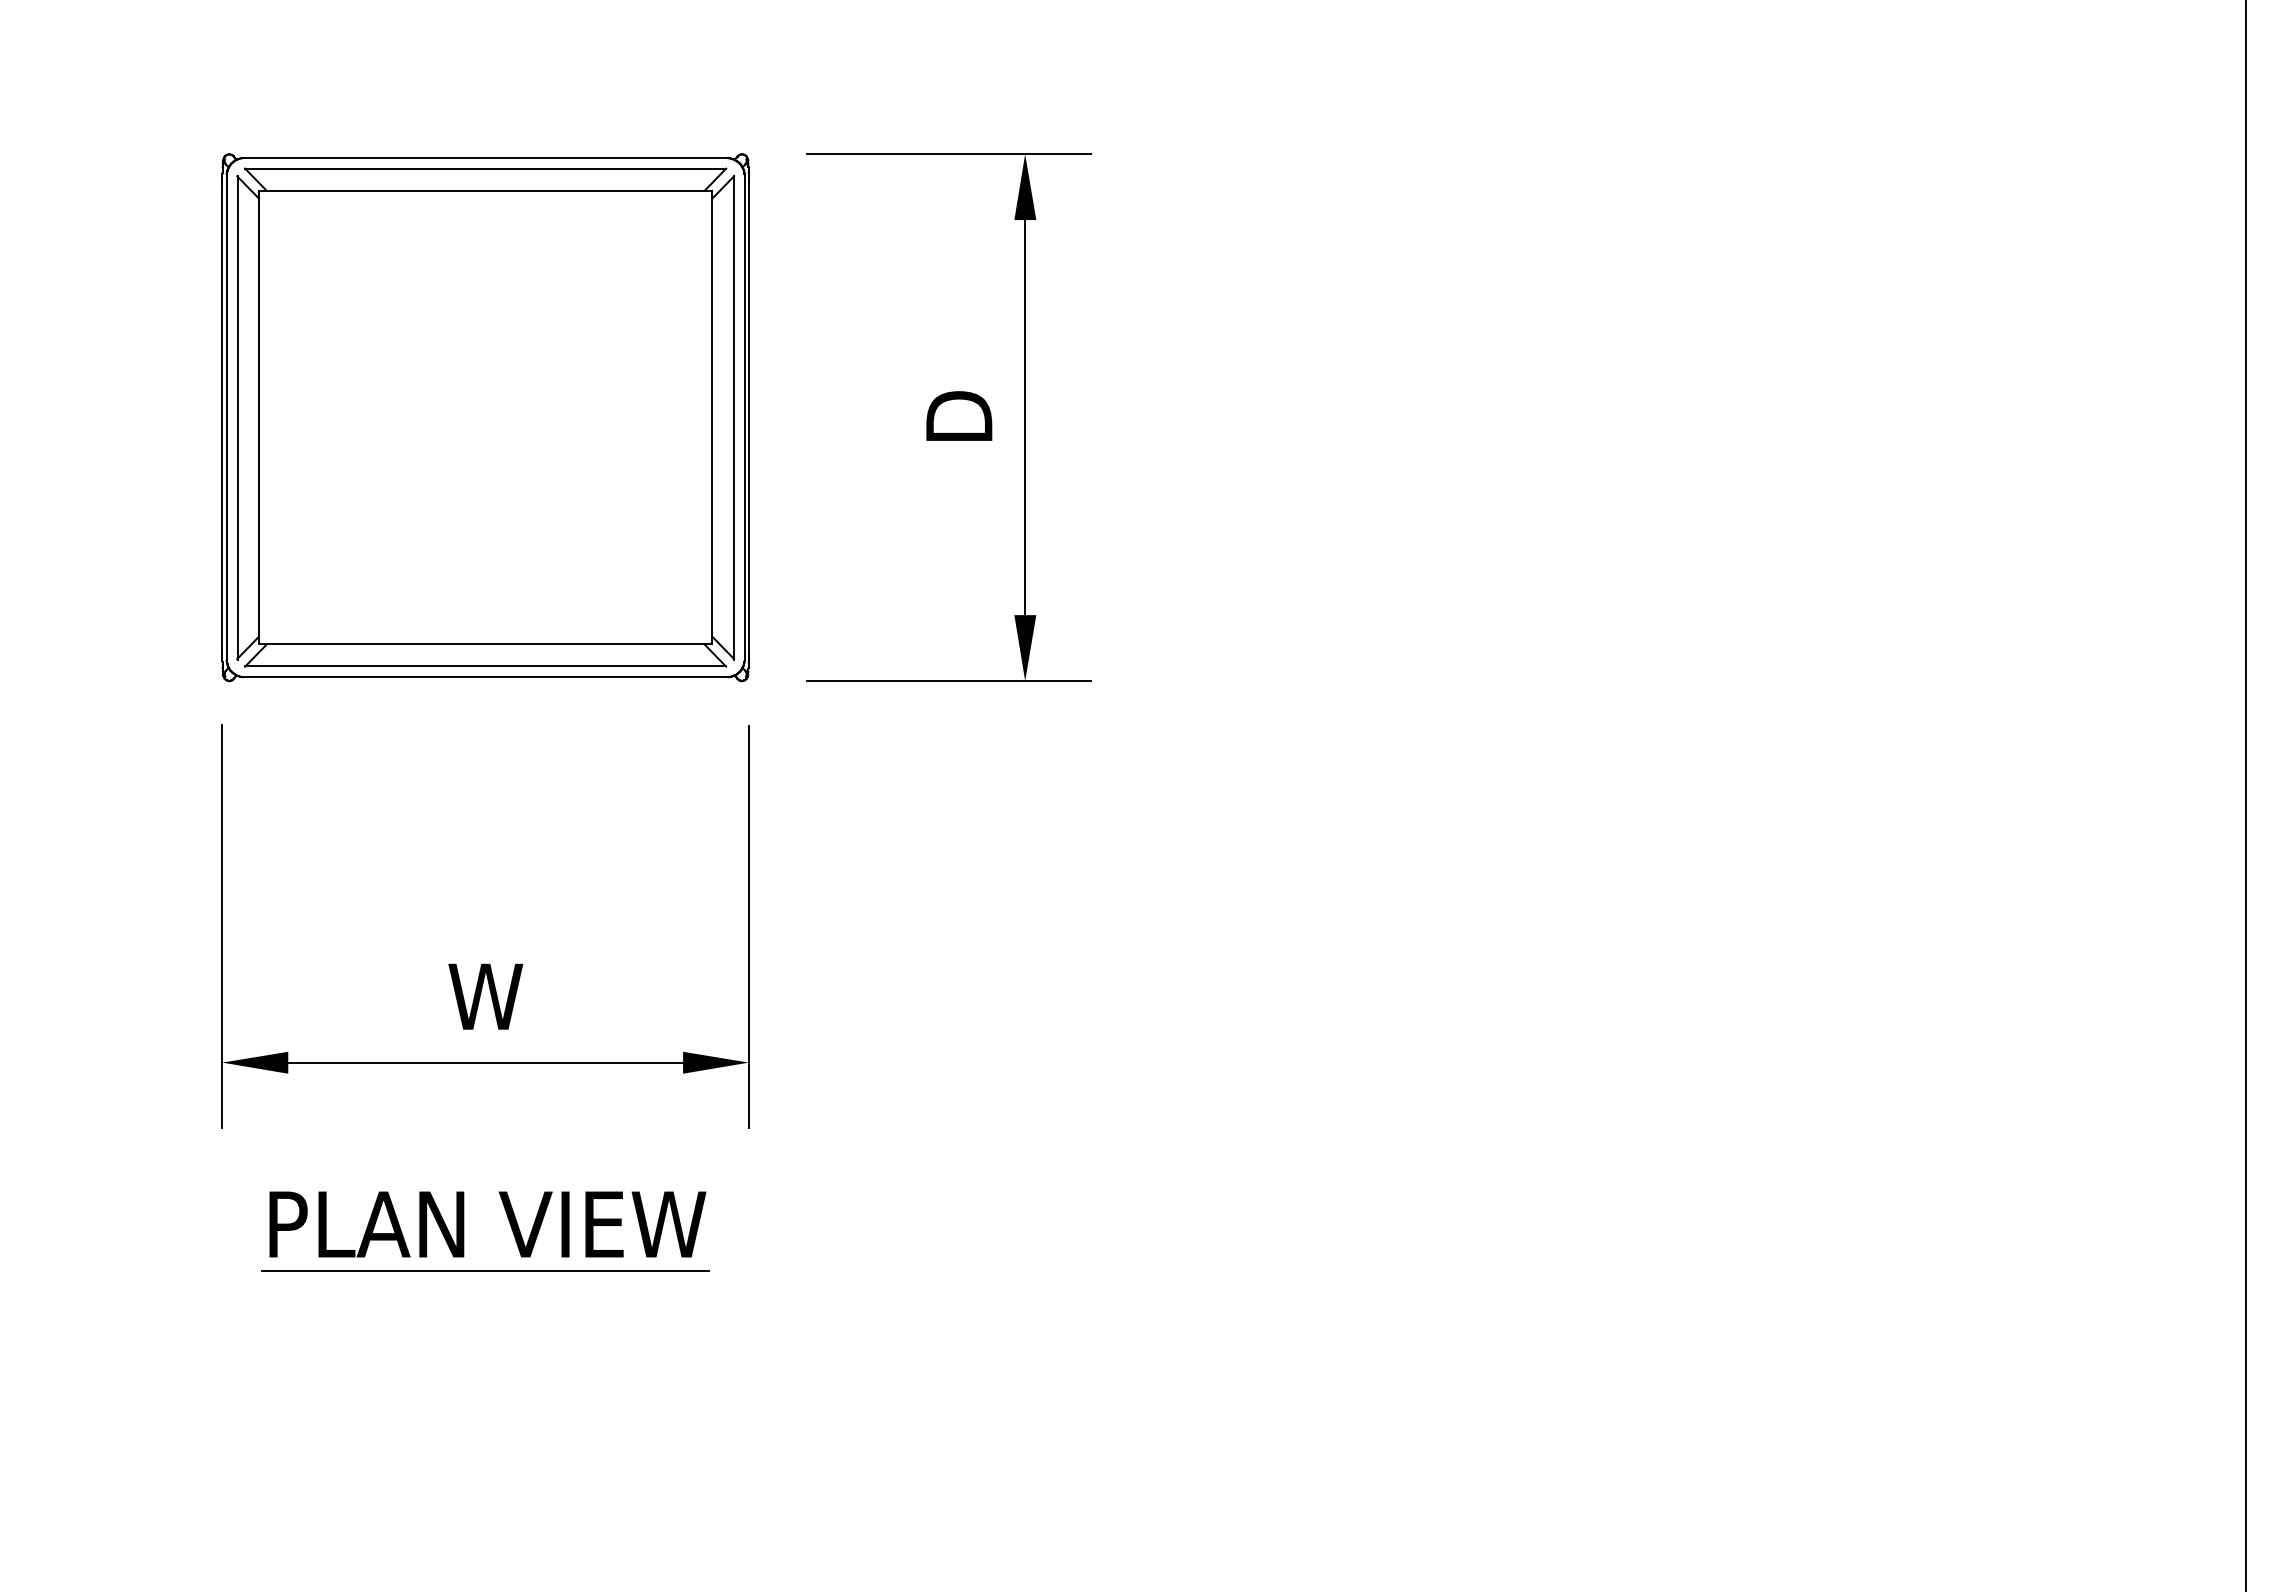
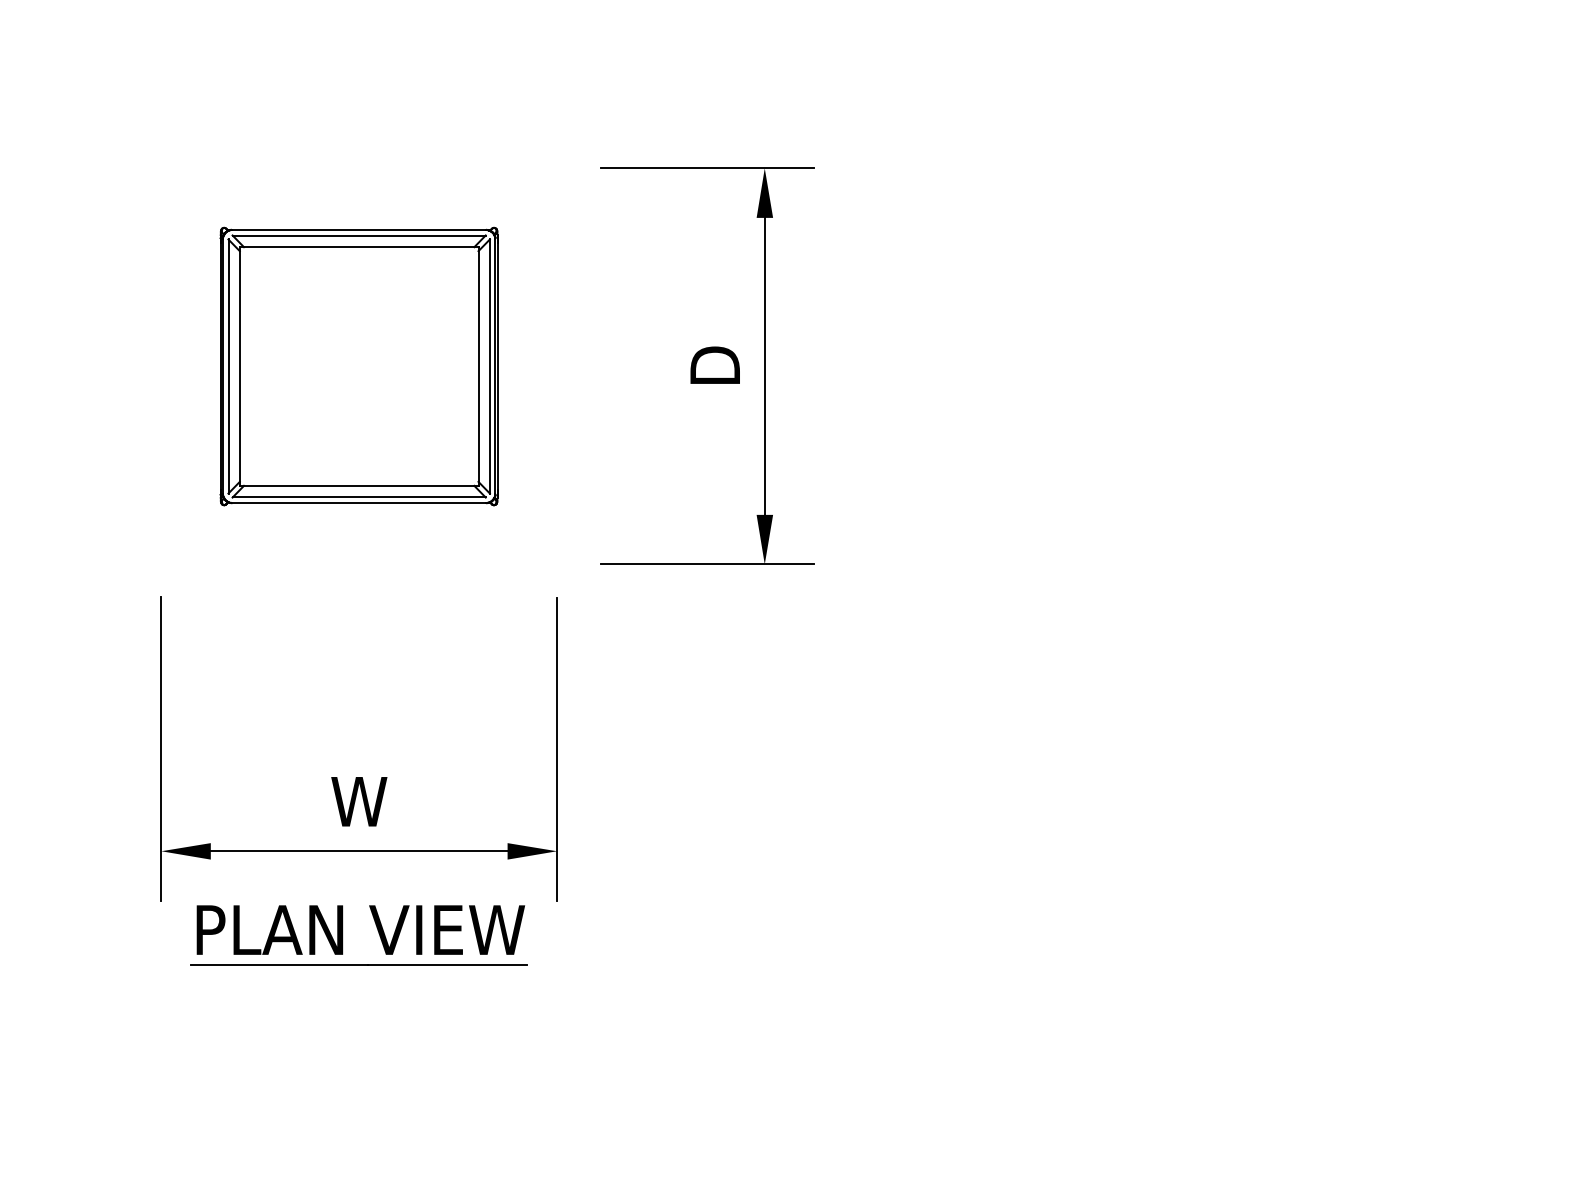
part: (485, 417) -> (359, 366), size x0.7
part: (464, 1231) -> (343, 935), moved

